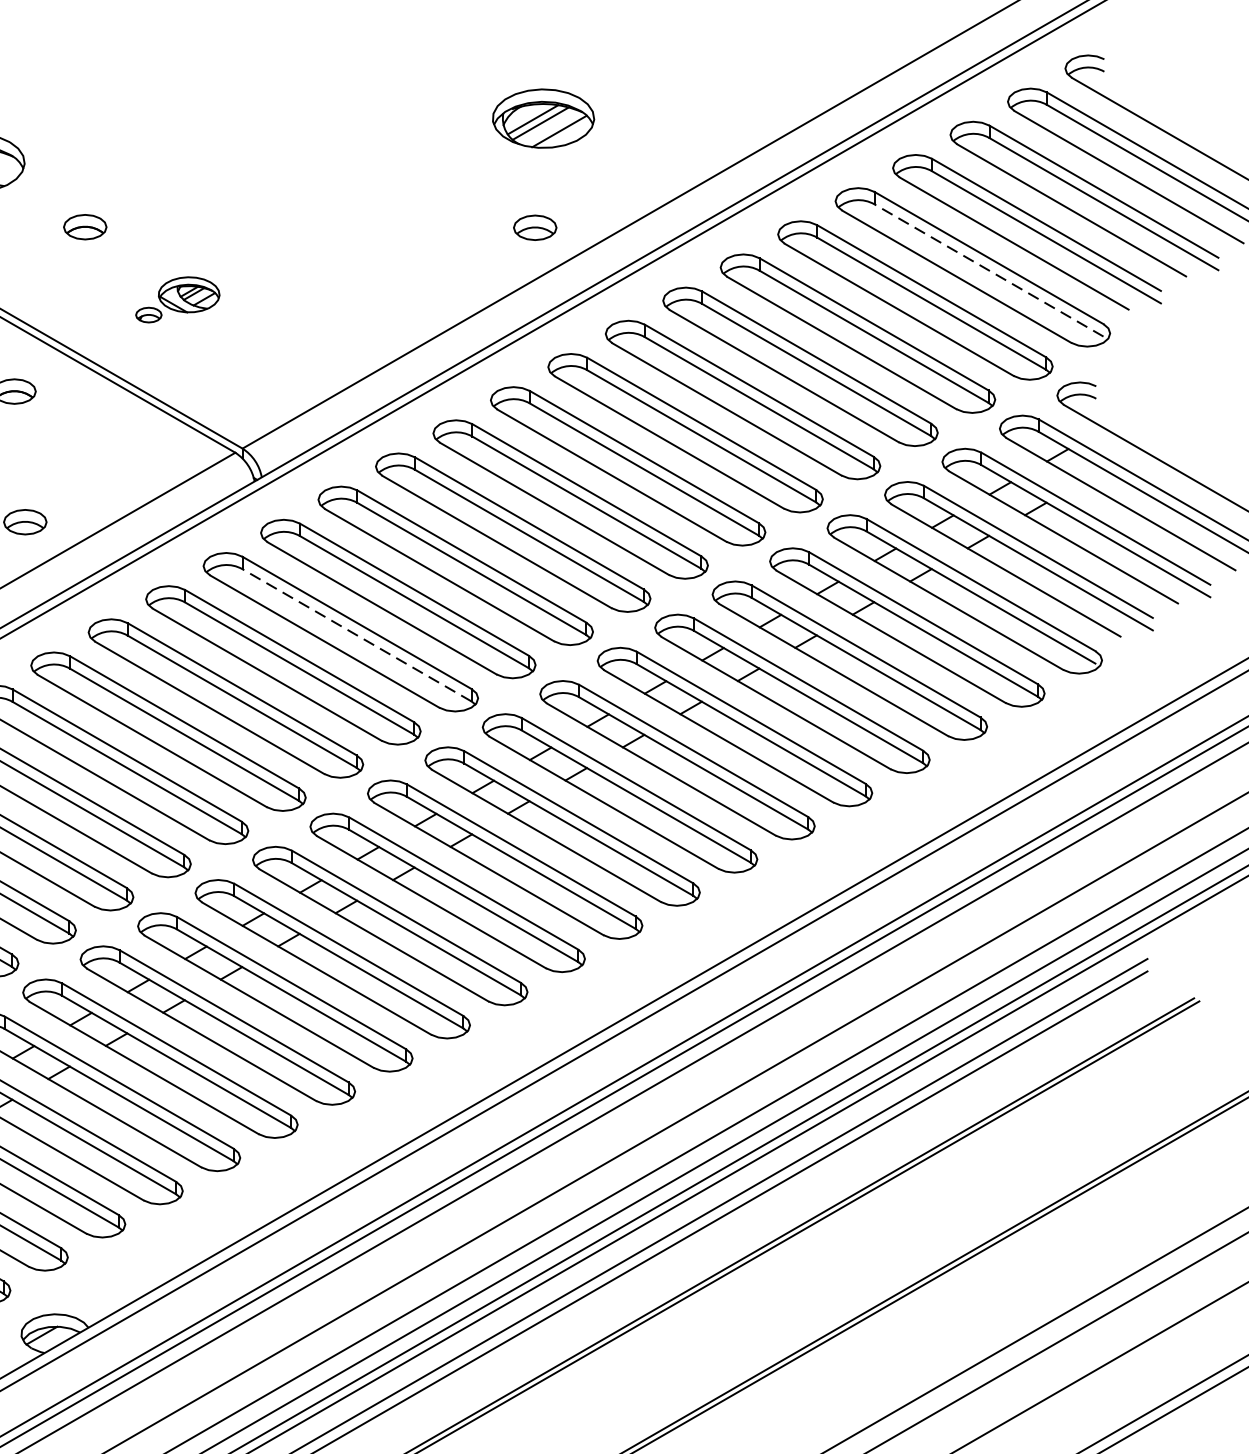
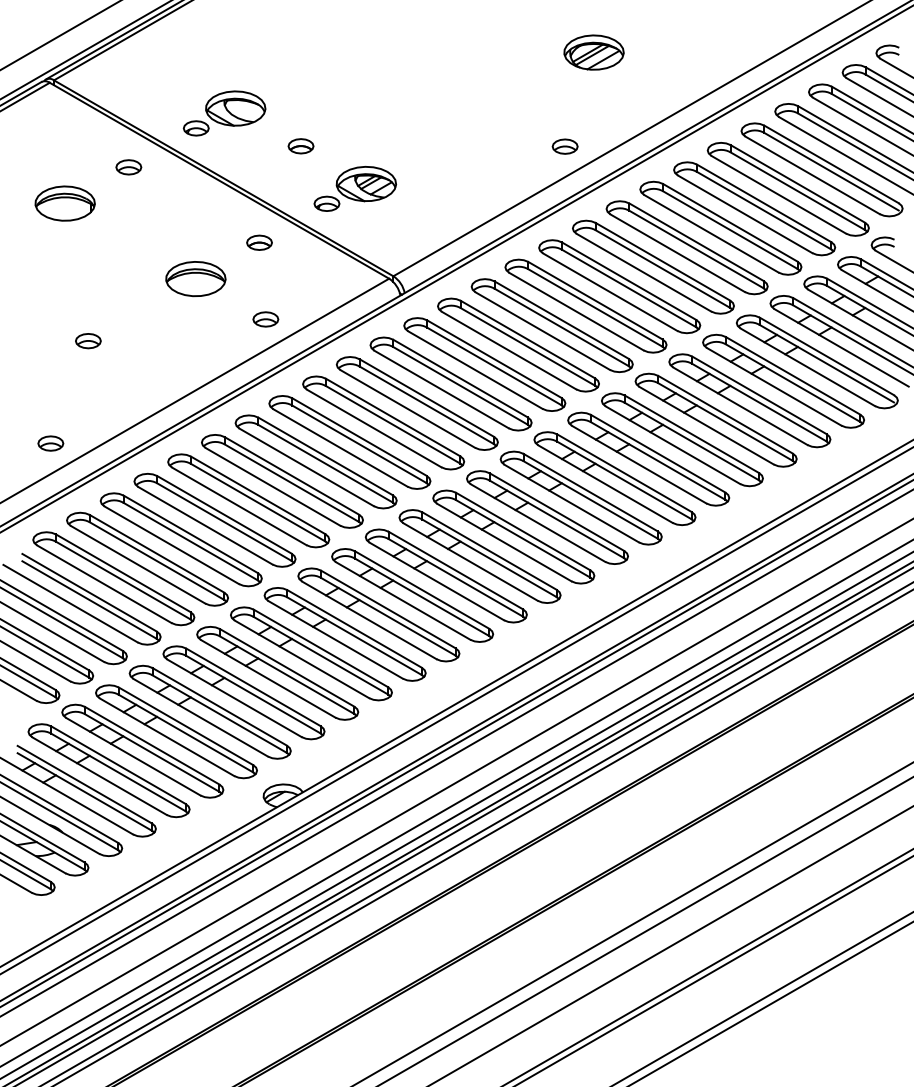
part: (542, 118) -> (593, 52), moved
line: (988, 270) -> (831, 171), dashed -> solid
part: (178, 299) -> (355, 188), size x1.67
line: (356, 634) -> (460, 385), dashed -> solid

